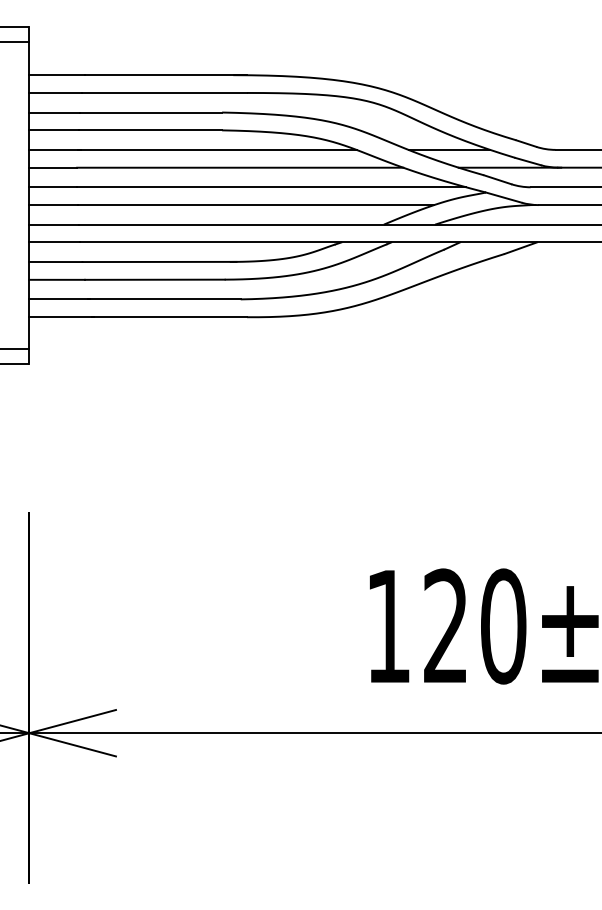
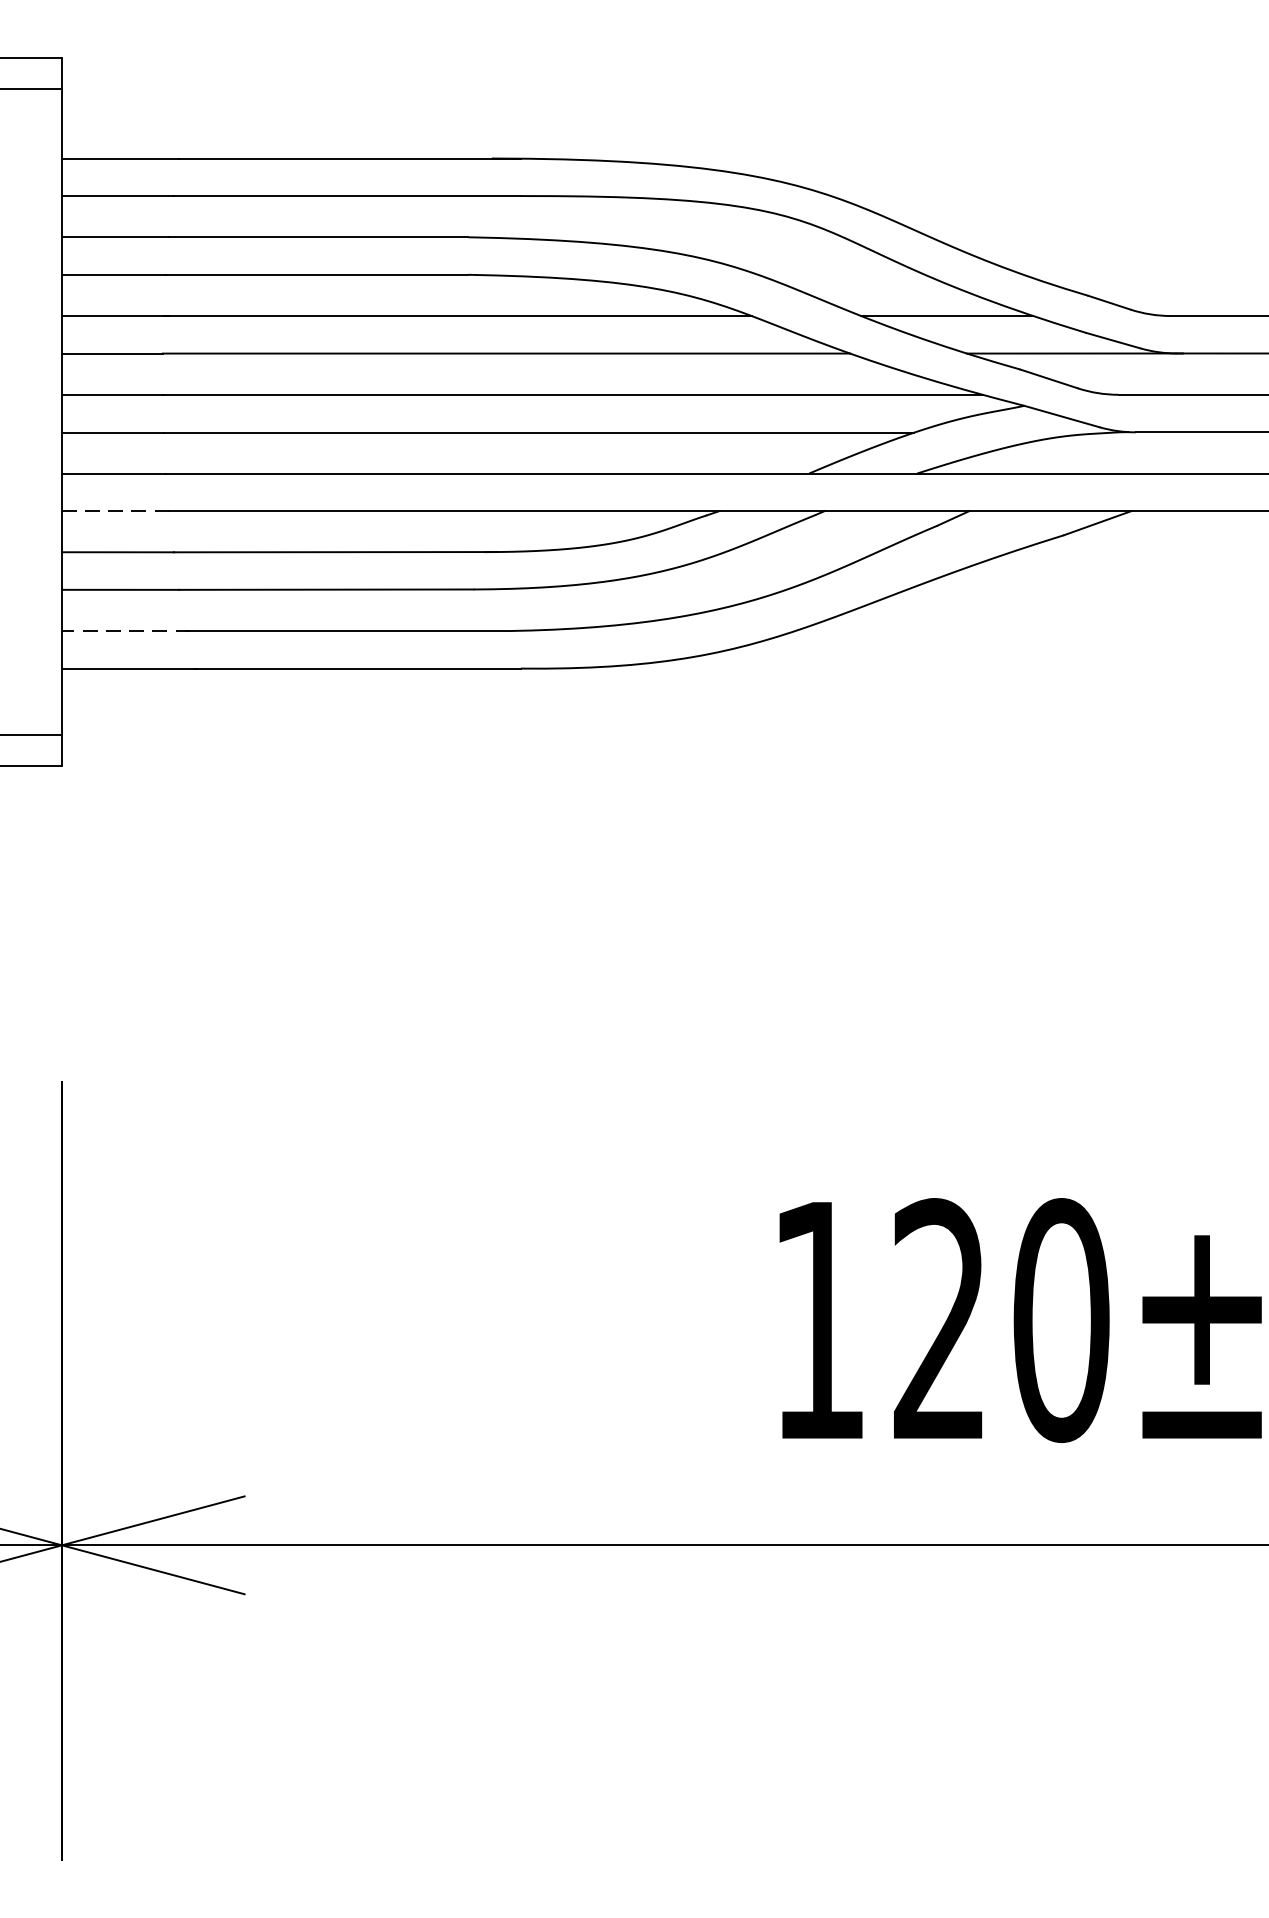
line: (54, 242) -> (115, 511), solid -> dashed
line: (59, 299) -> (125, 631), solid -> dashed

